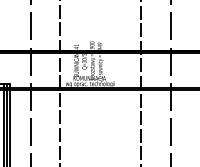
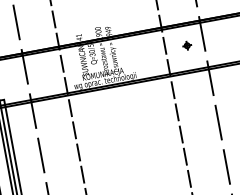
part: (157, 68) -> (186, 45), added

